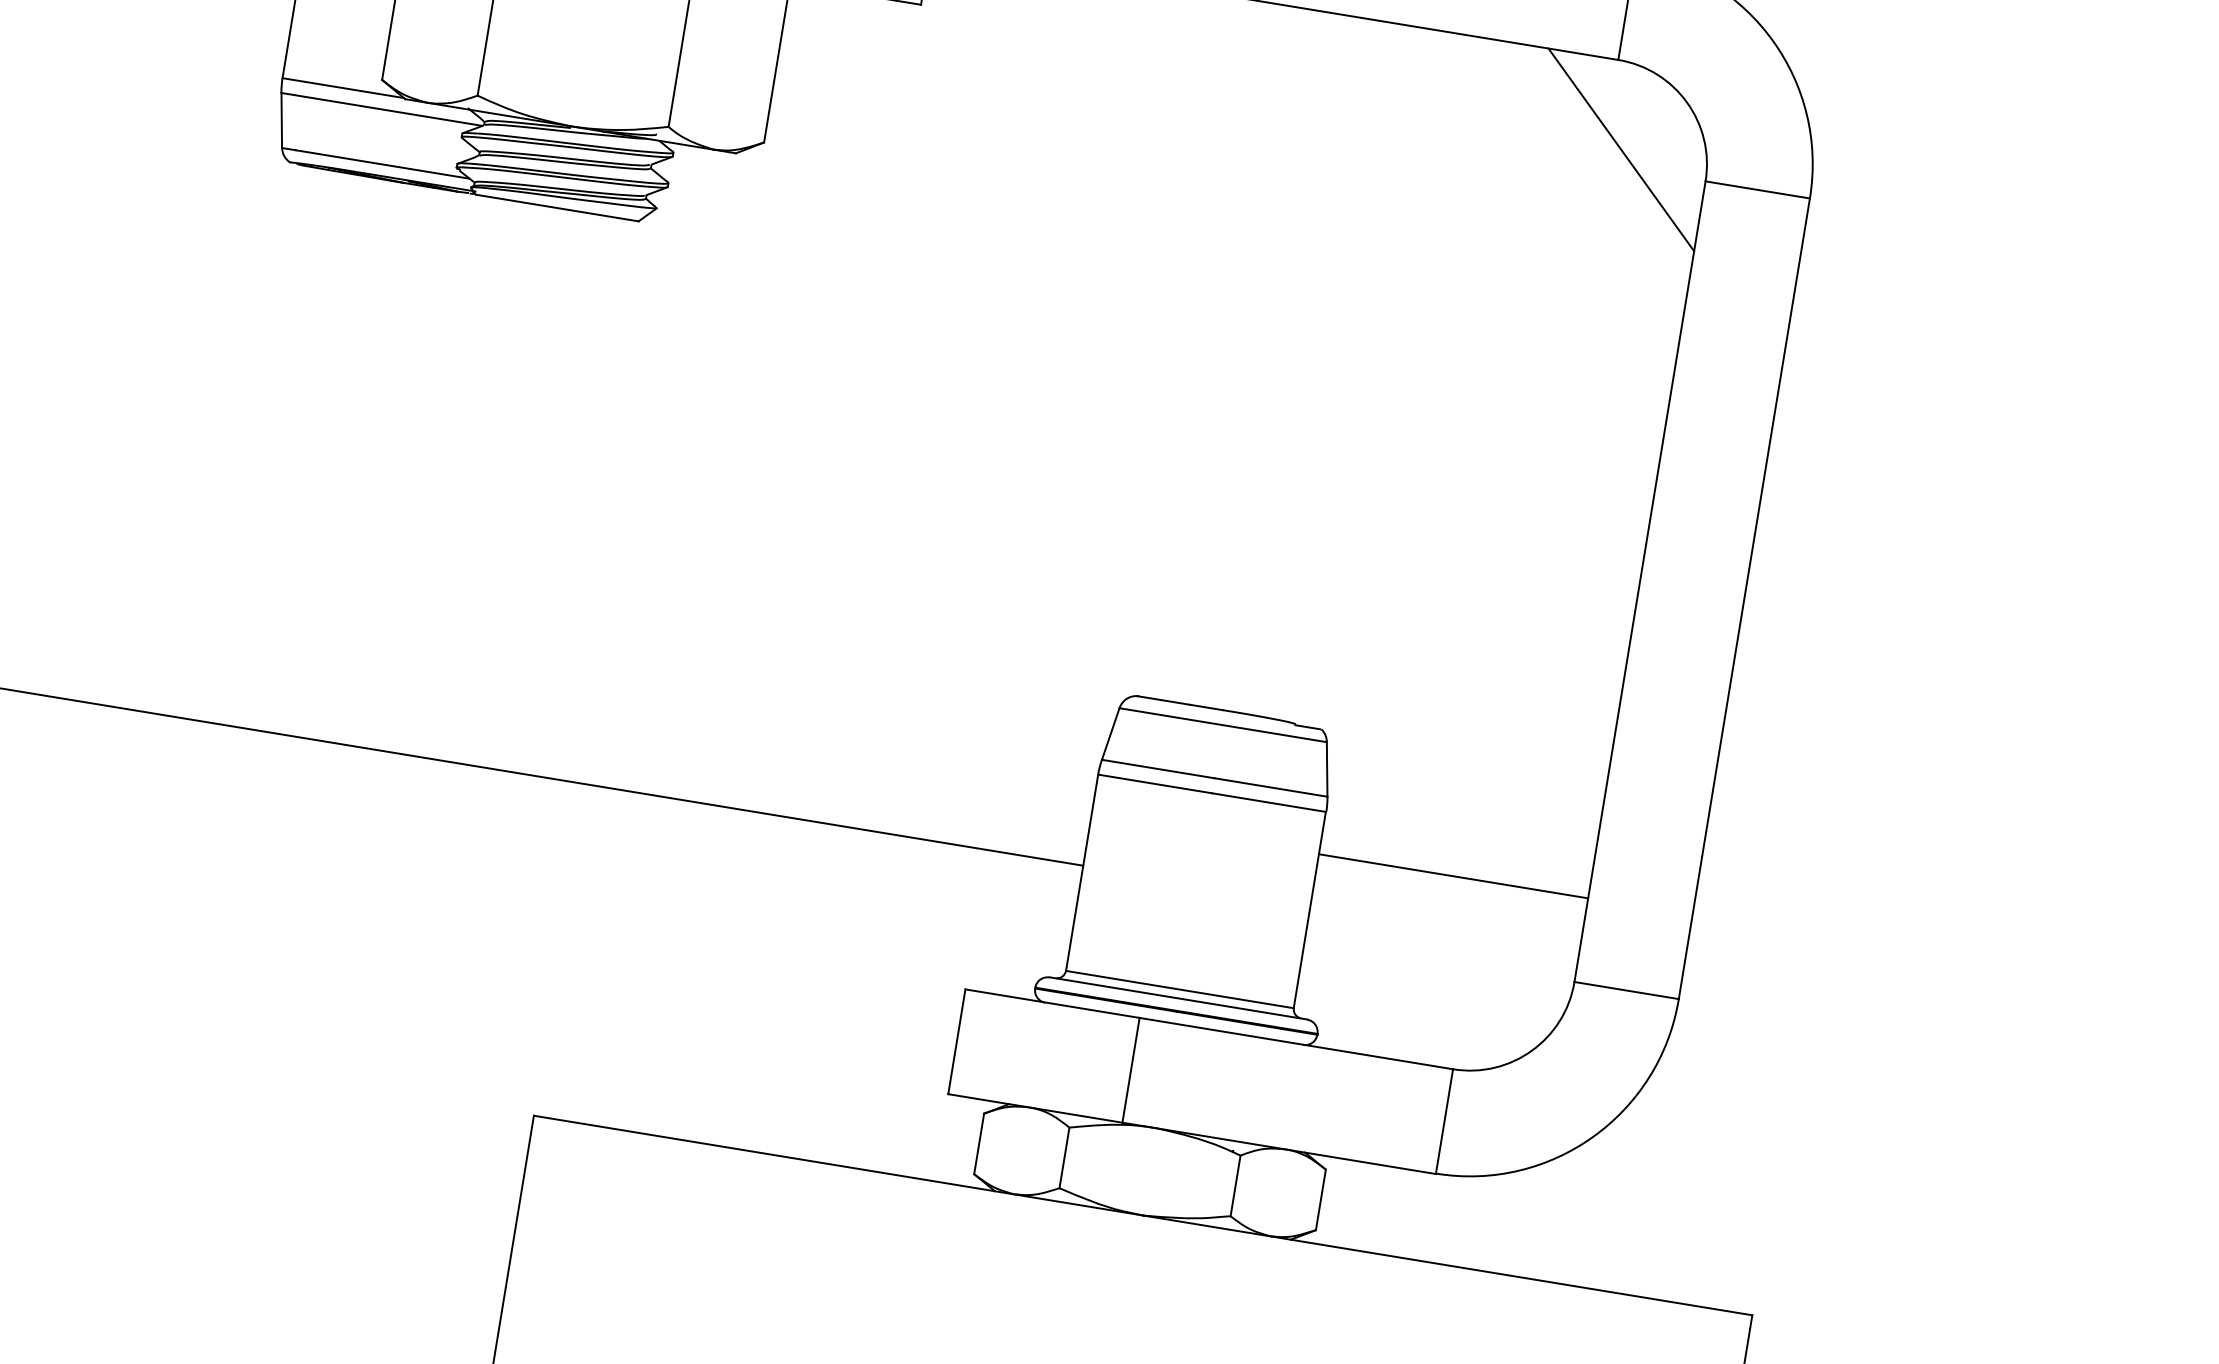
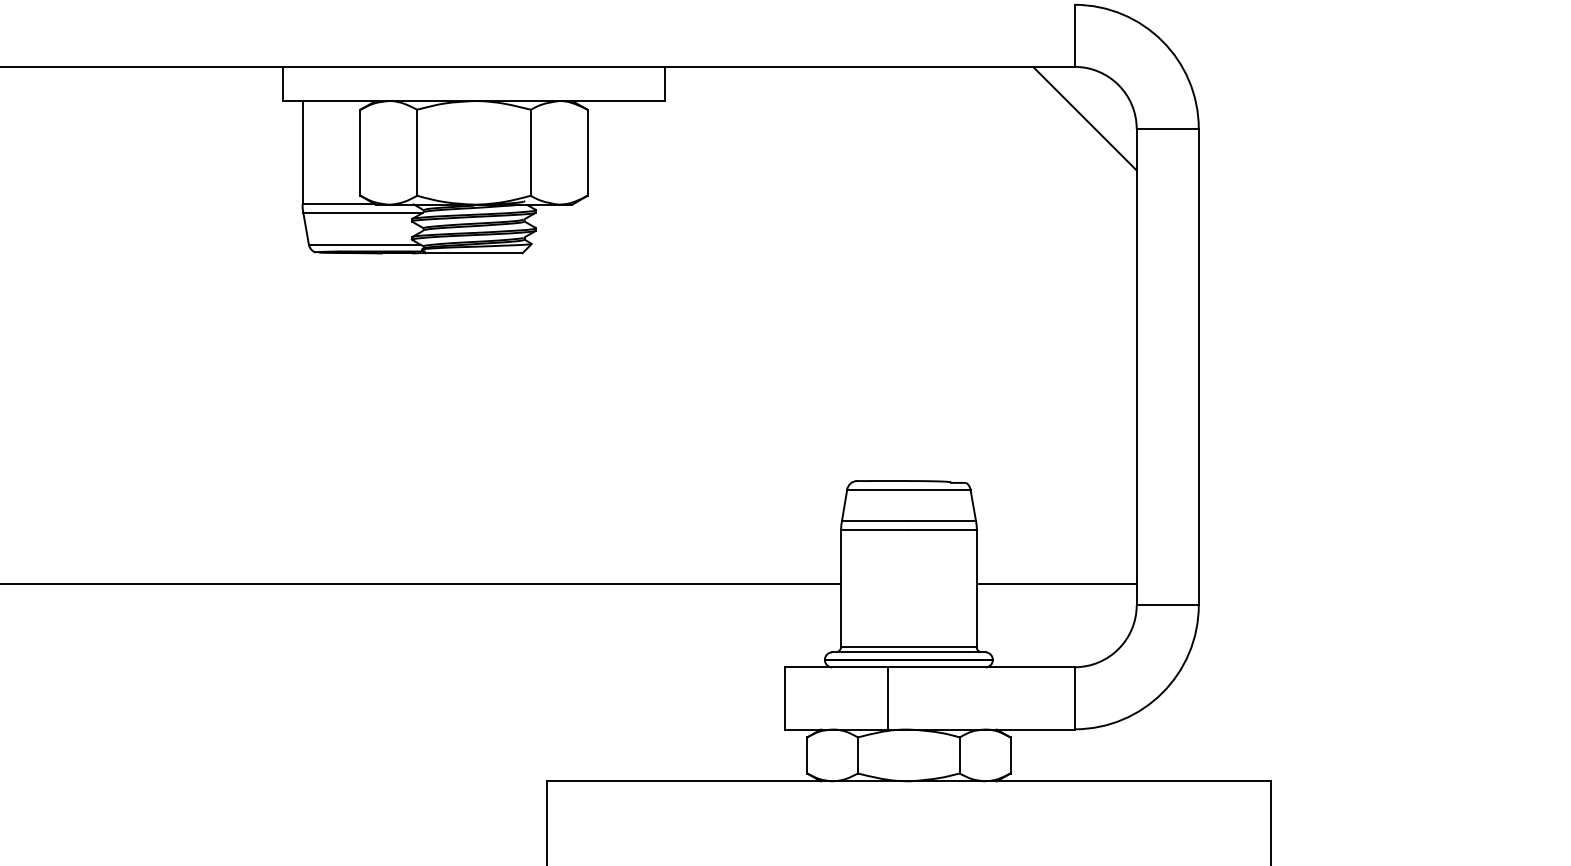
line: (1453, 876) -> (1056, 584), moved

